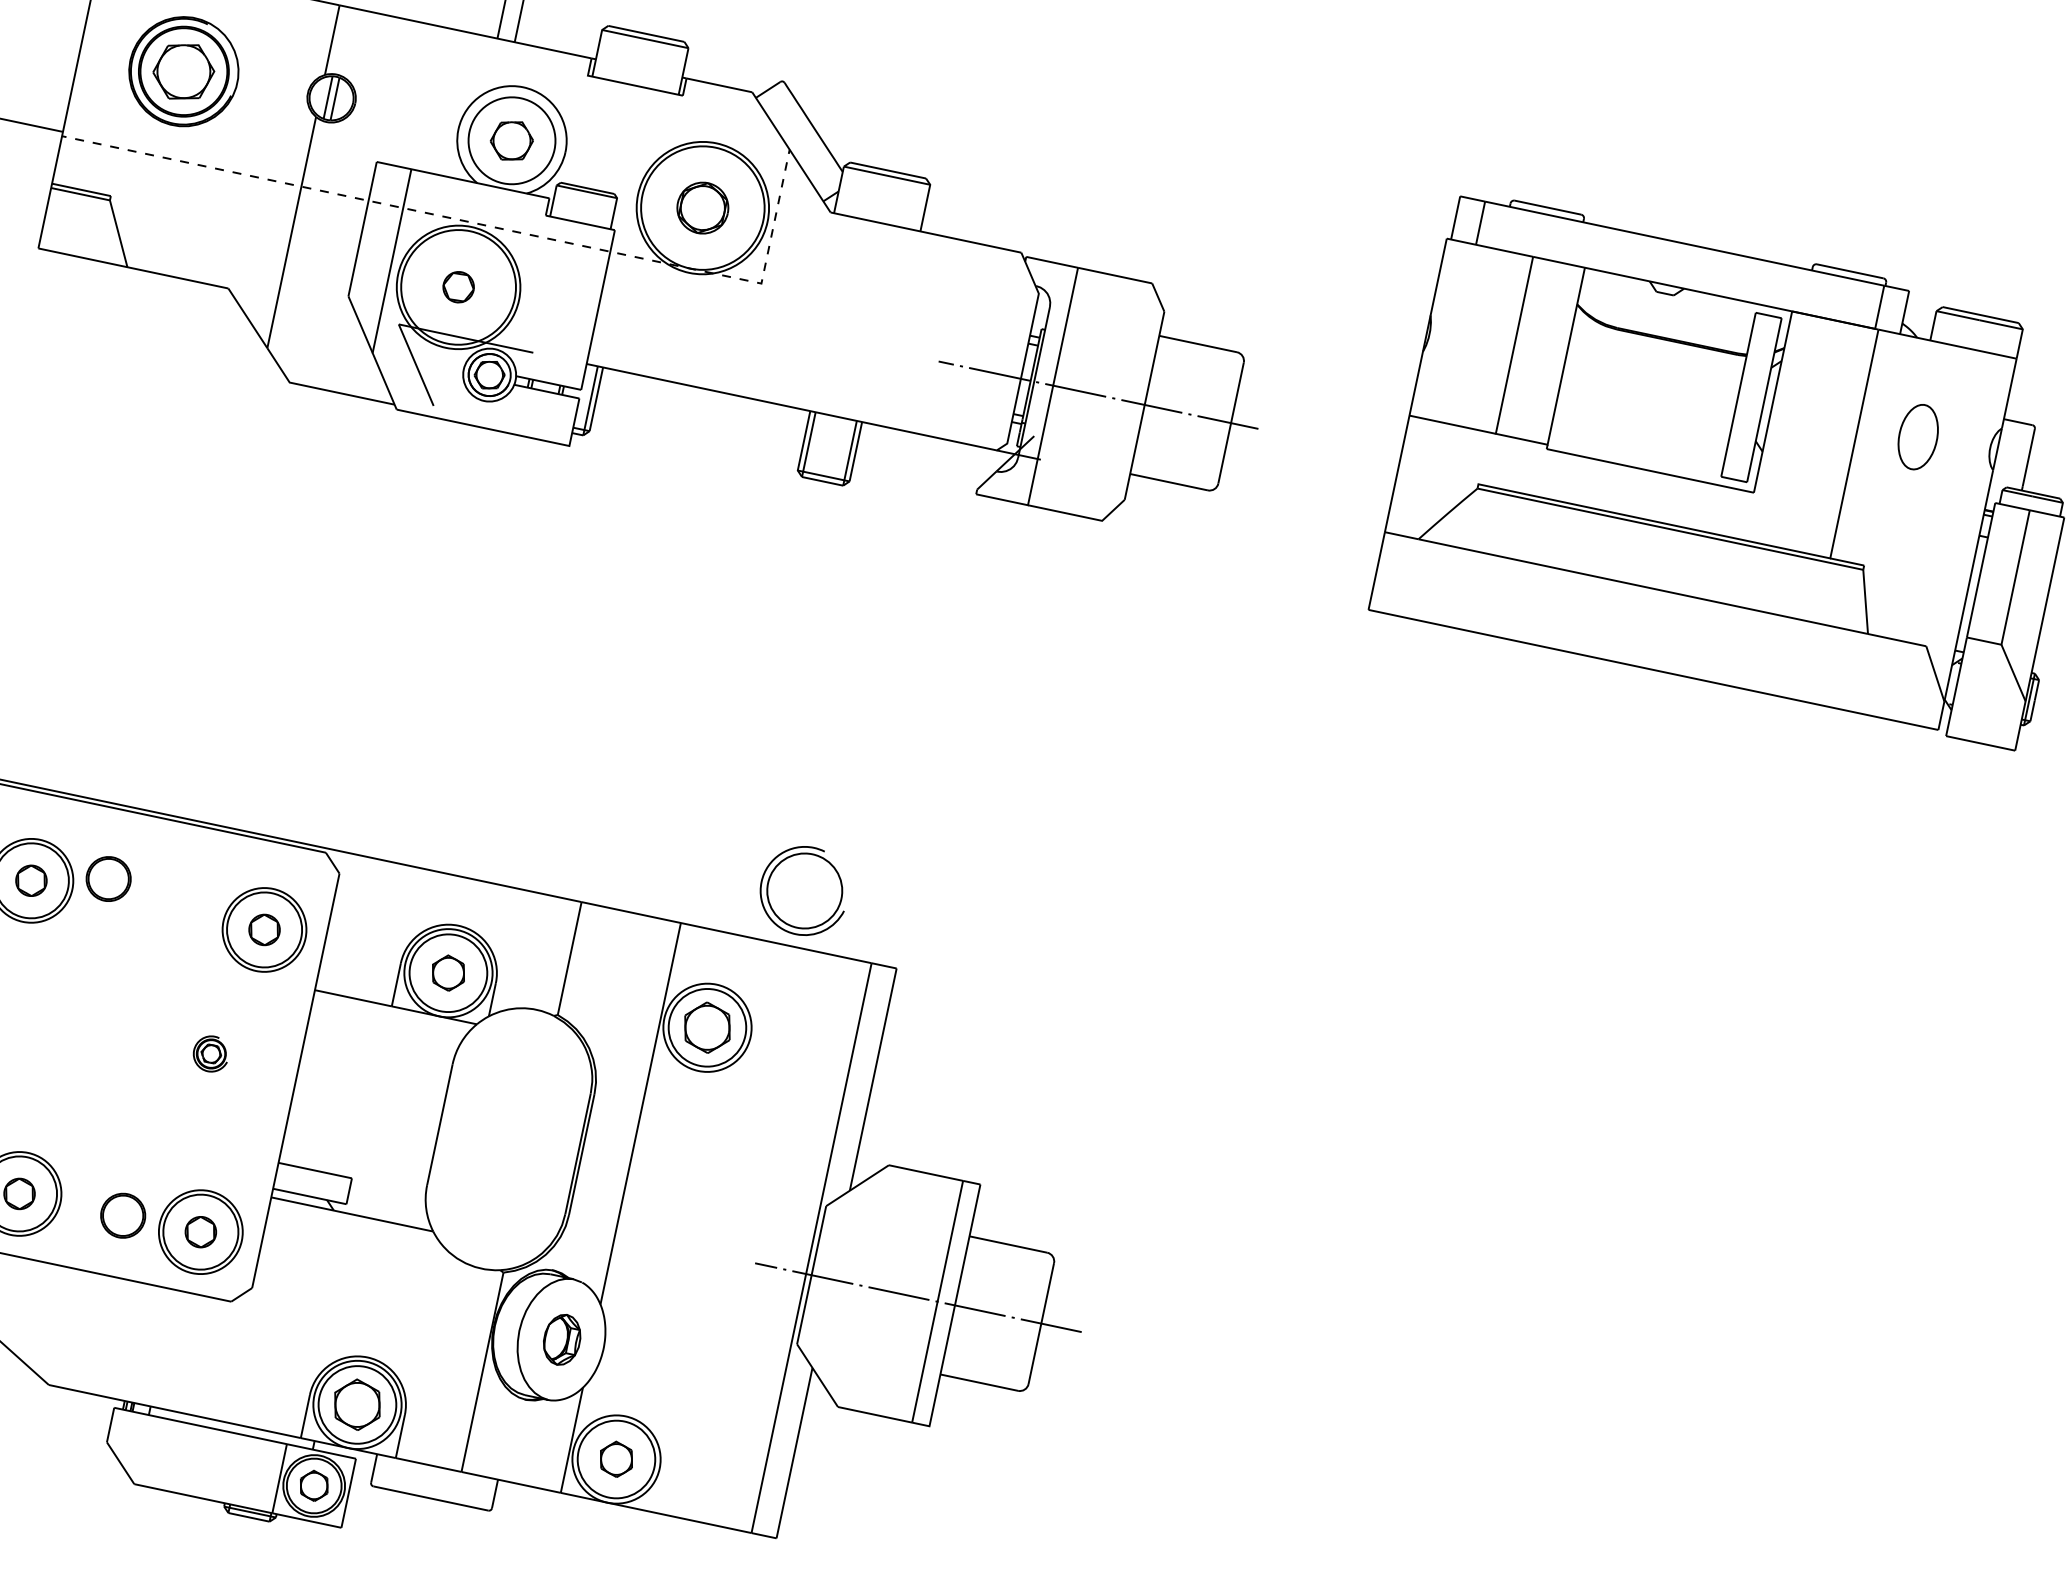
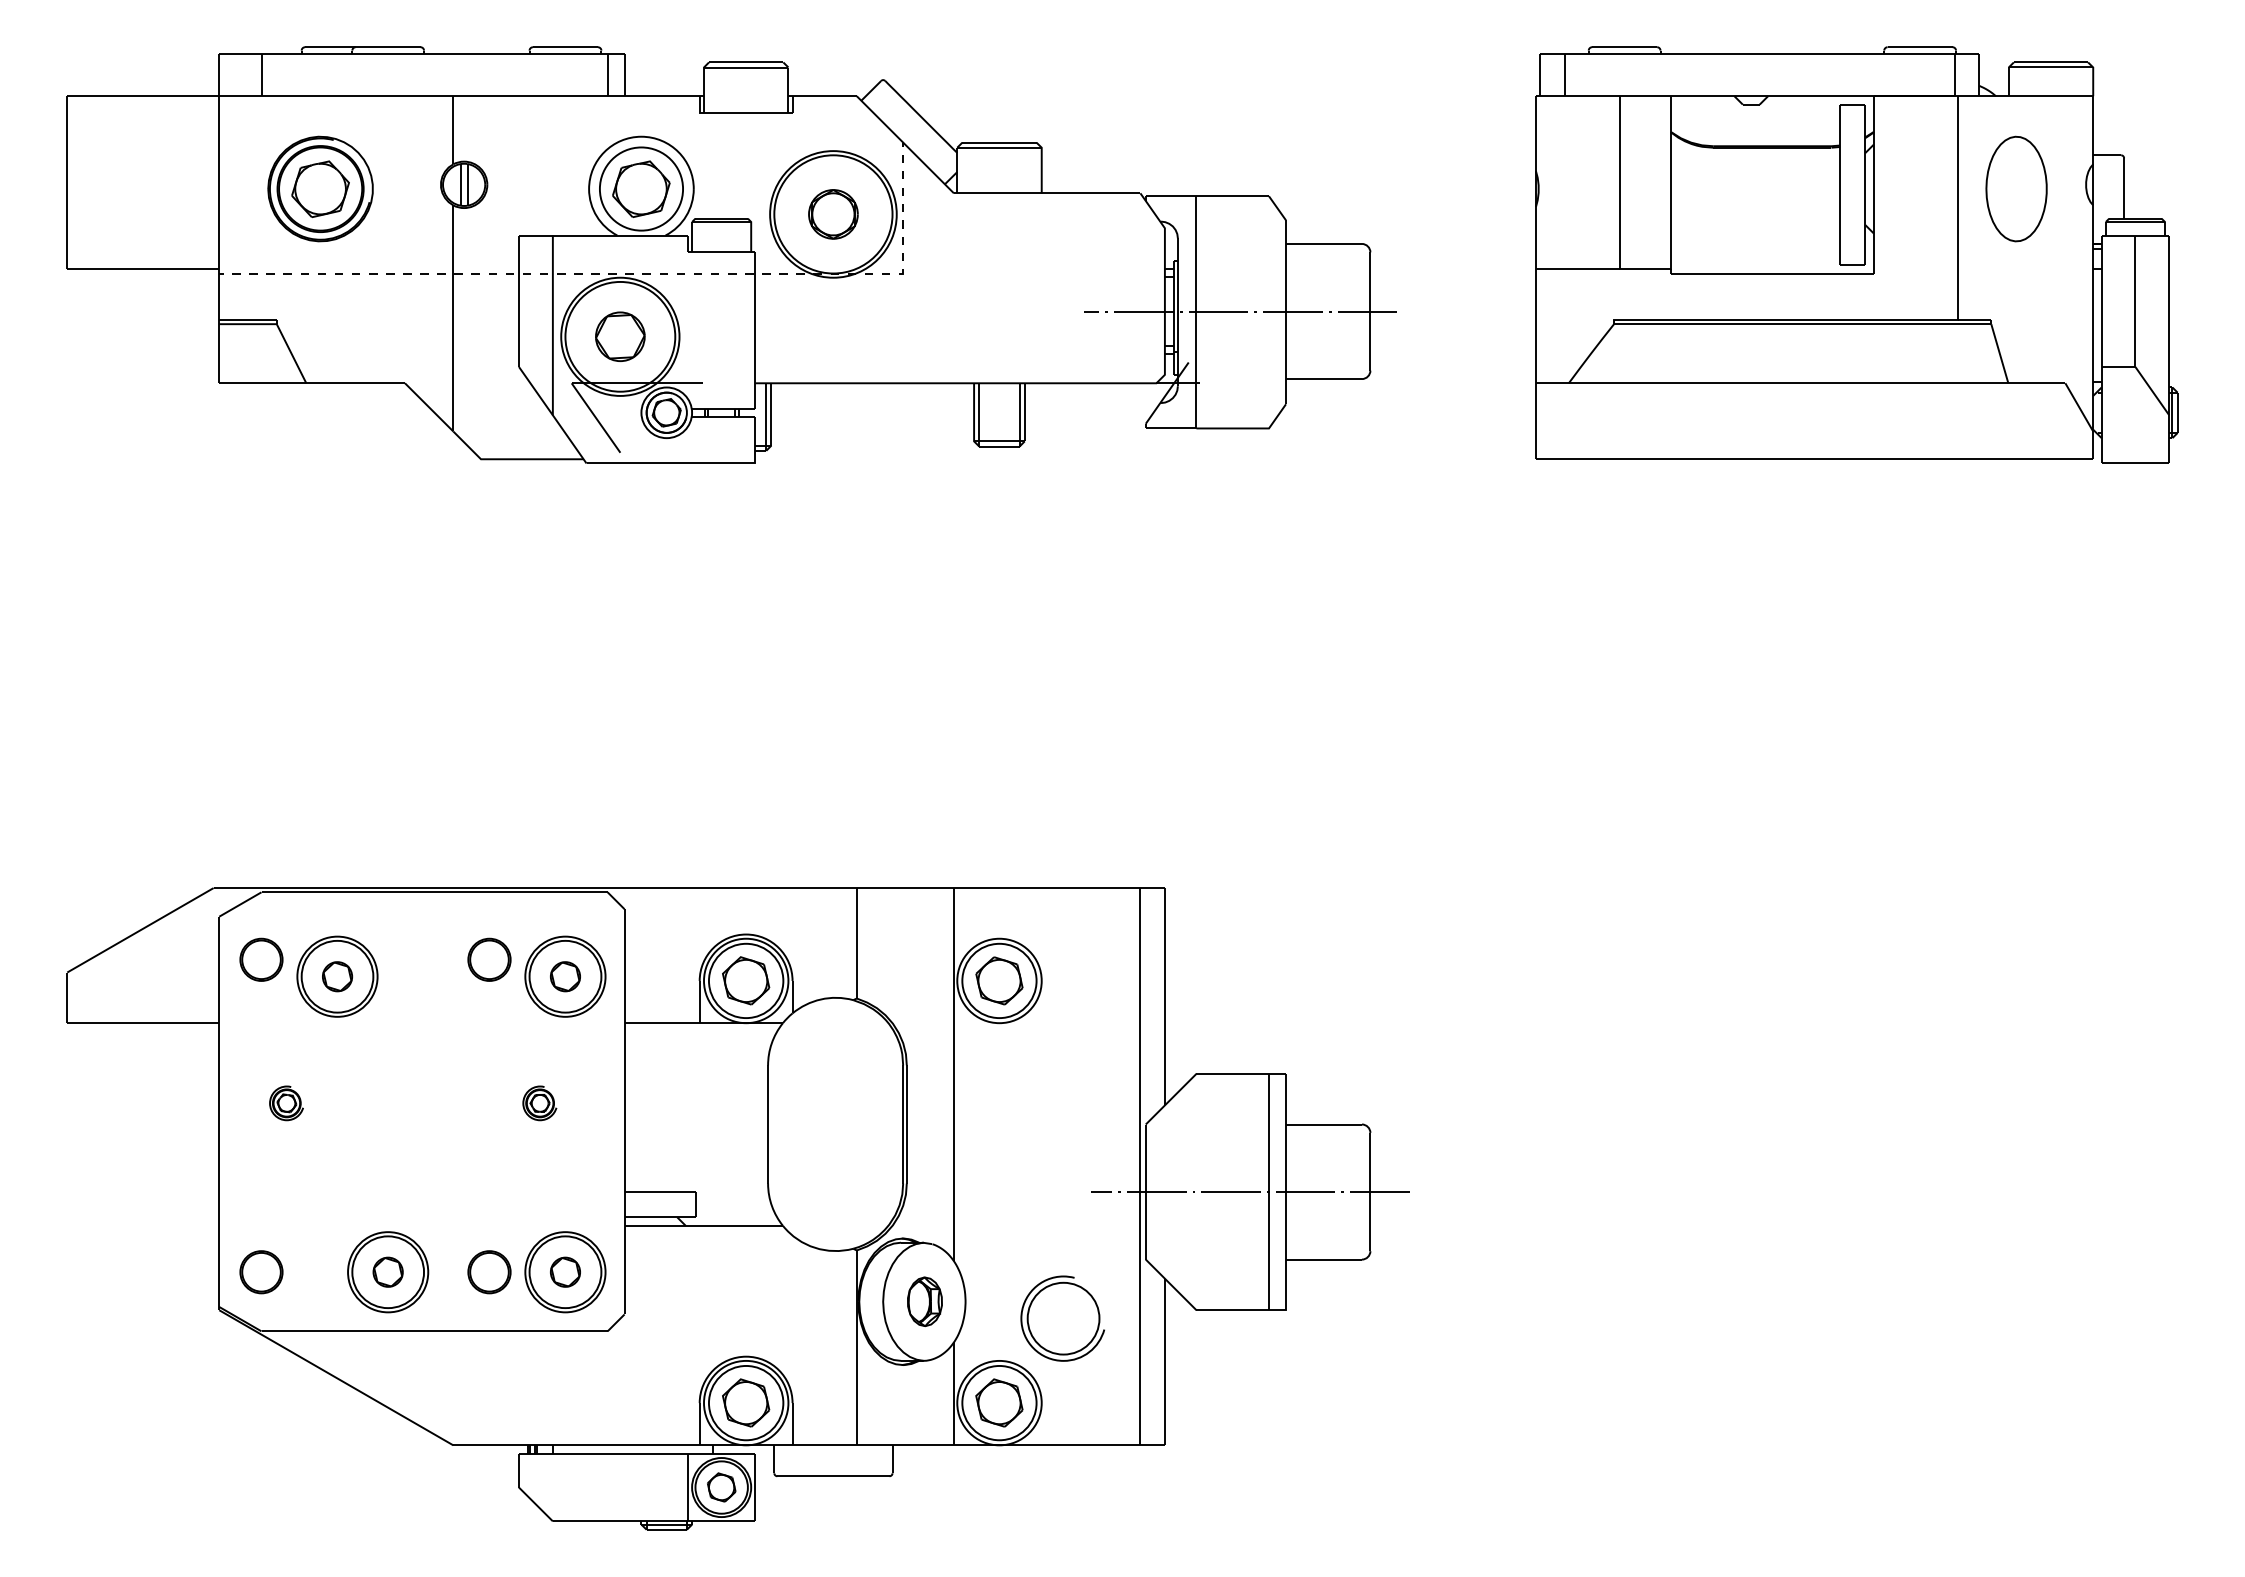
part: (512, 140) -> (641, 188), size x1.43
part: (458, 287) -> (620, 336), size x1.67
part: (1918, 436) -> (2016, 188), size x1.67
part: (108, 878) -> (489, 959), moved
part: (803, 890) -> (1062, 1318), moved
part: (448, 972) -> (746, 980), size x1.43
part: (616, 1458) -> (999, 1402), size x1.43

